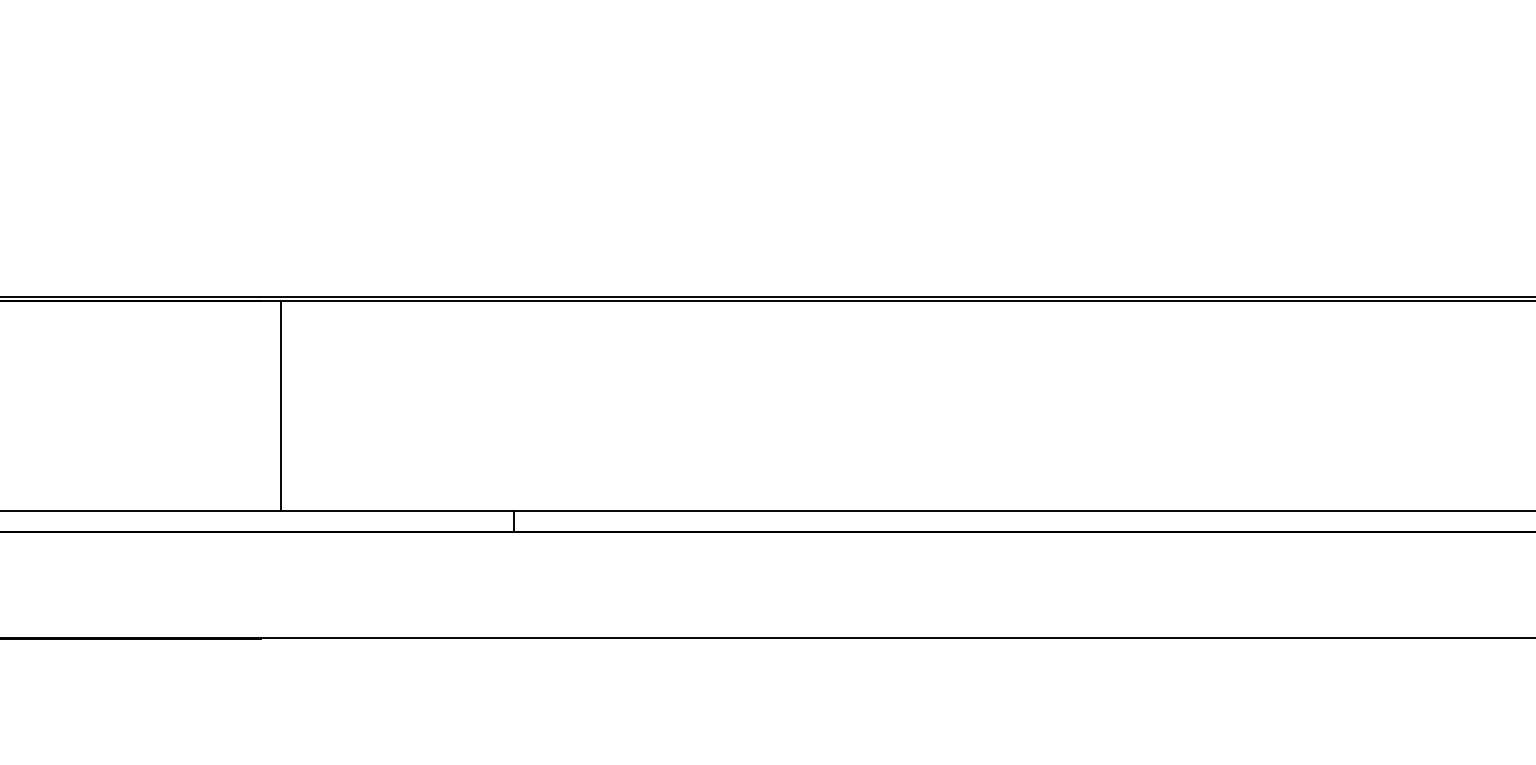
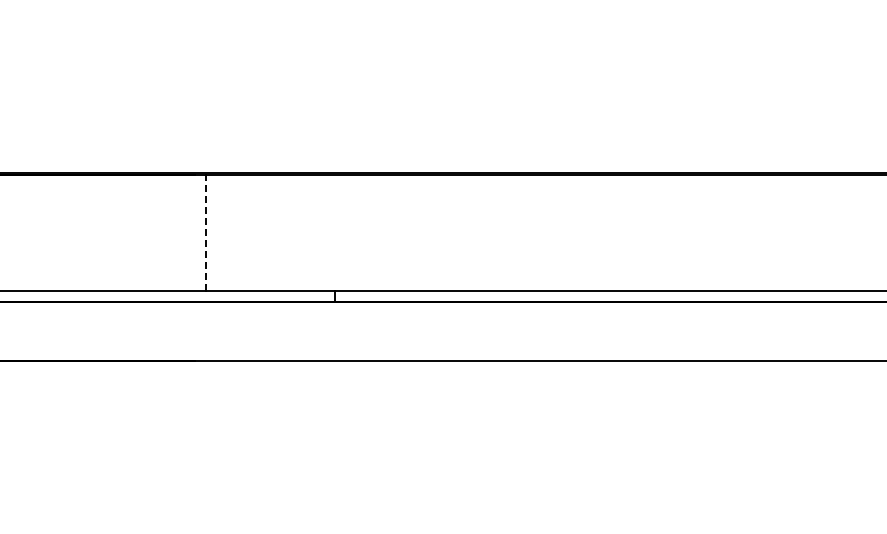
line: (281, 405) -> (206, 232), solid -> dashed

